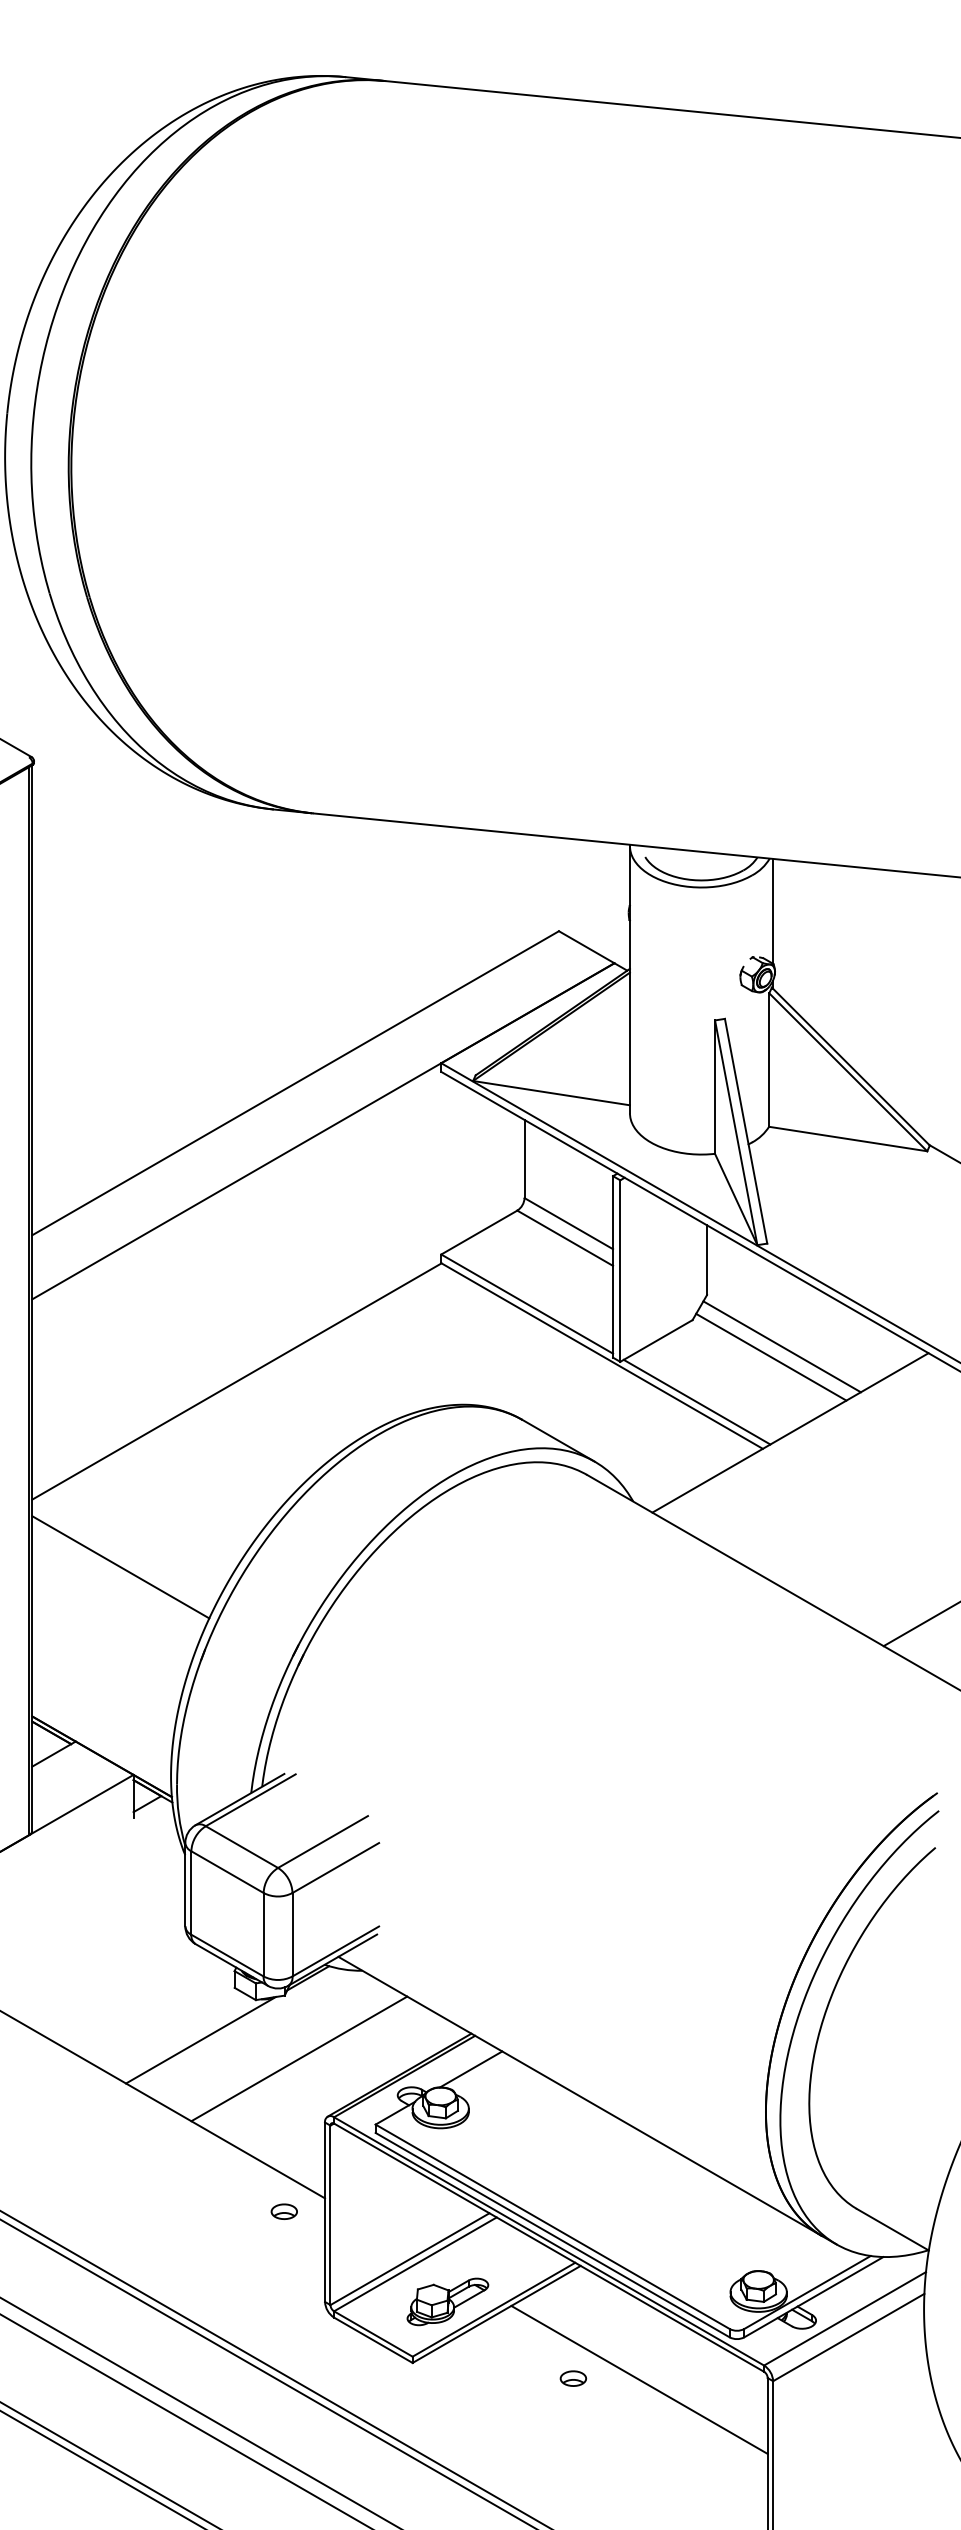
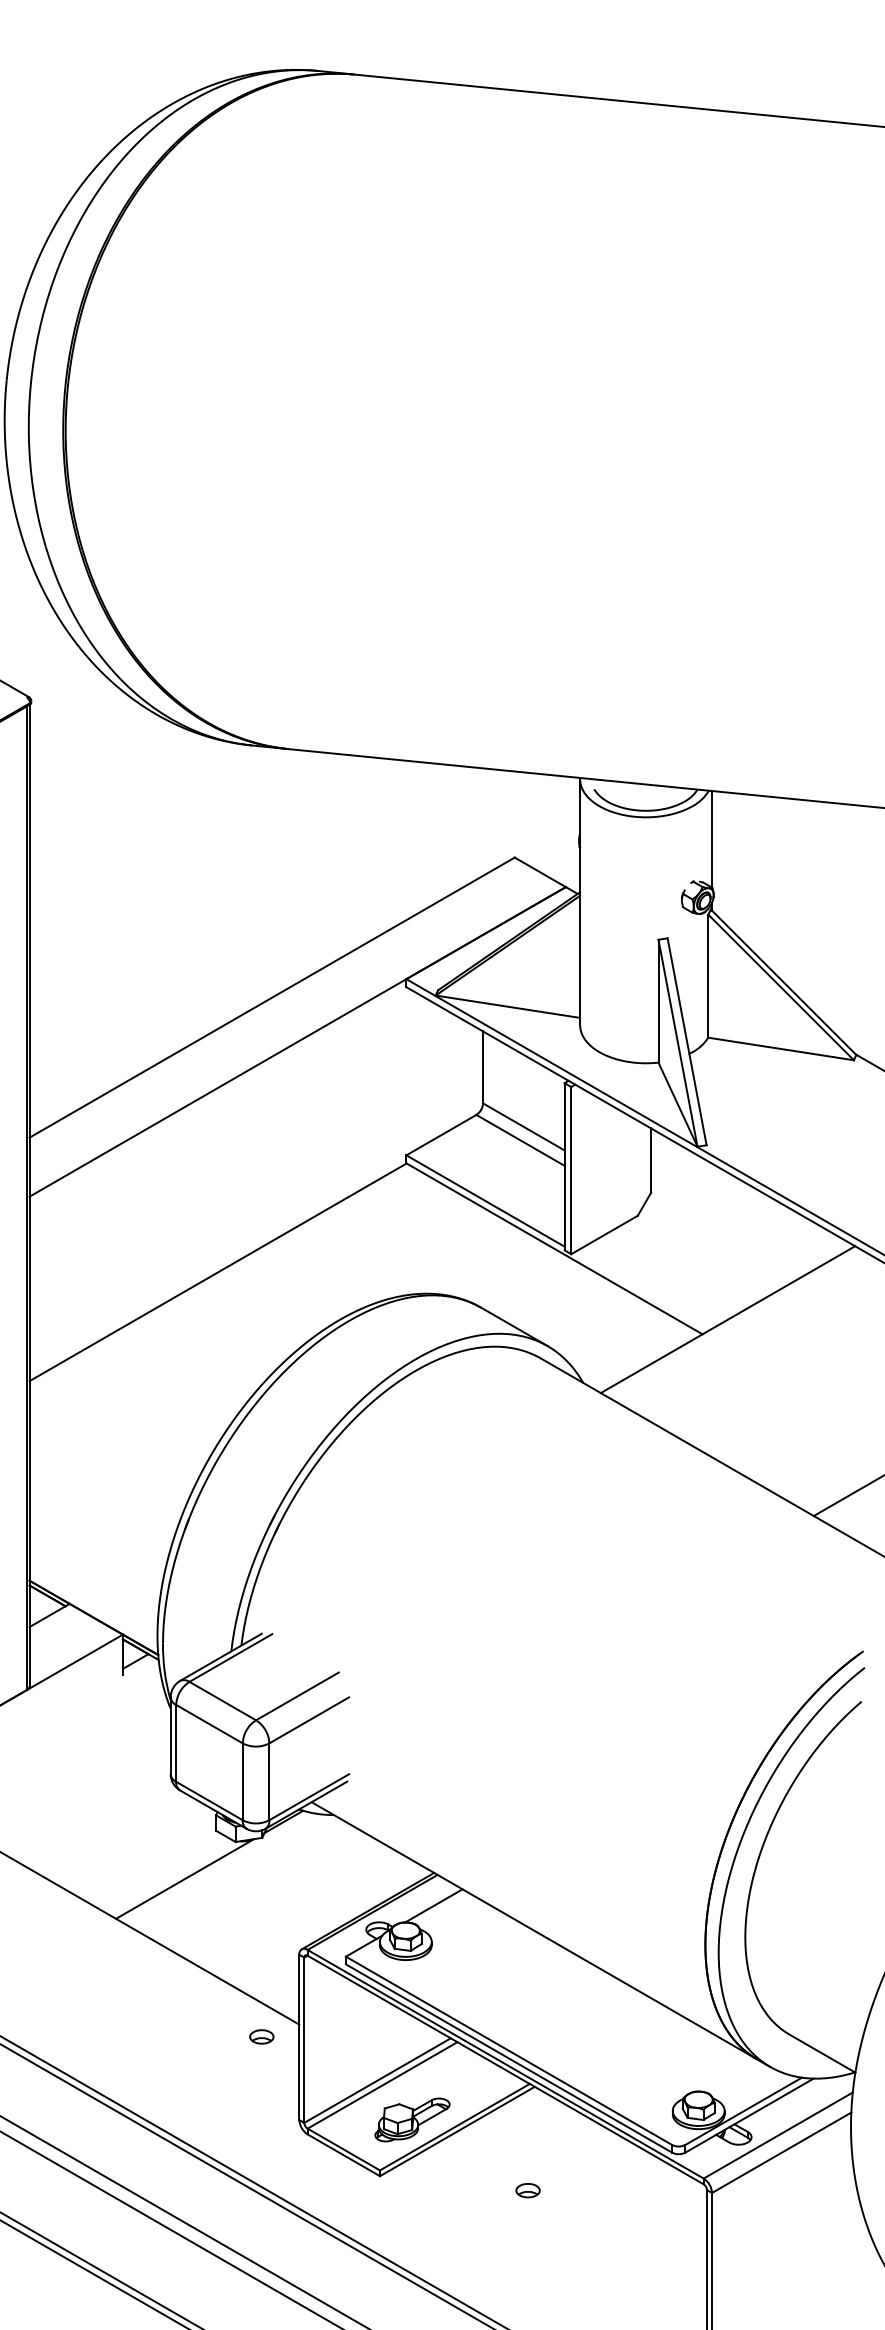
line: (781, 1346) -> (719, 1240), removed
line: (771, 1356) -> (710, 1249), removed
line: (696, 1402) -> (641, 1291), removed
line: (120, 1567) -> (110, 1443), removed
line: (299, 2058) -> (275, 1895), removed
line: (639, 2379) -> (588, 2191), removed

